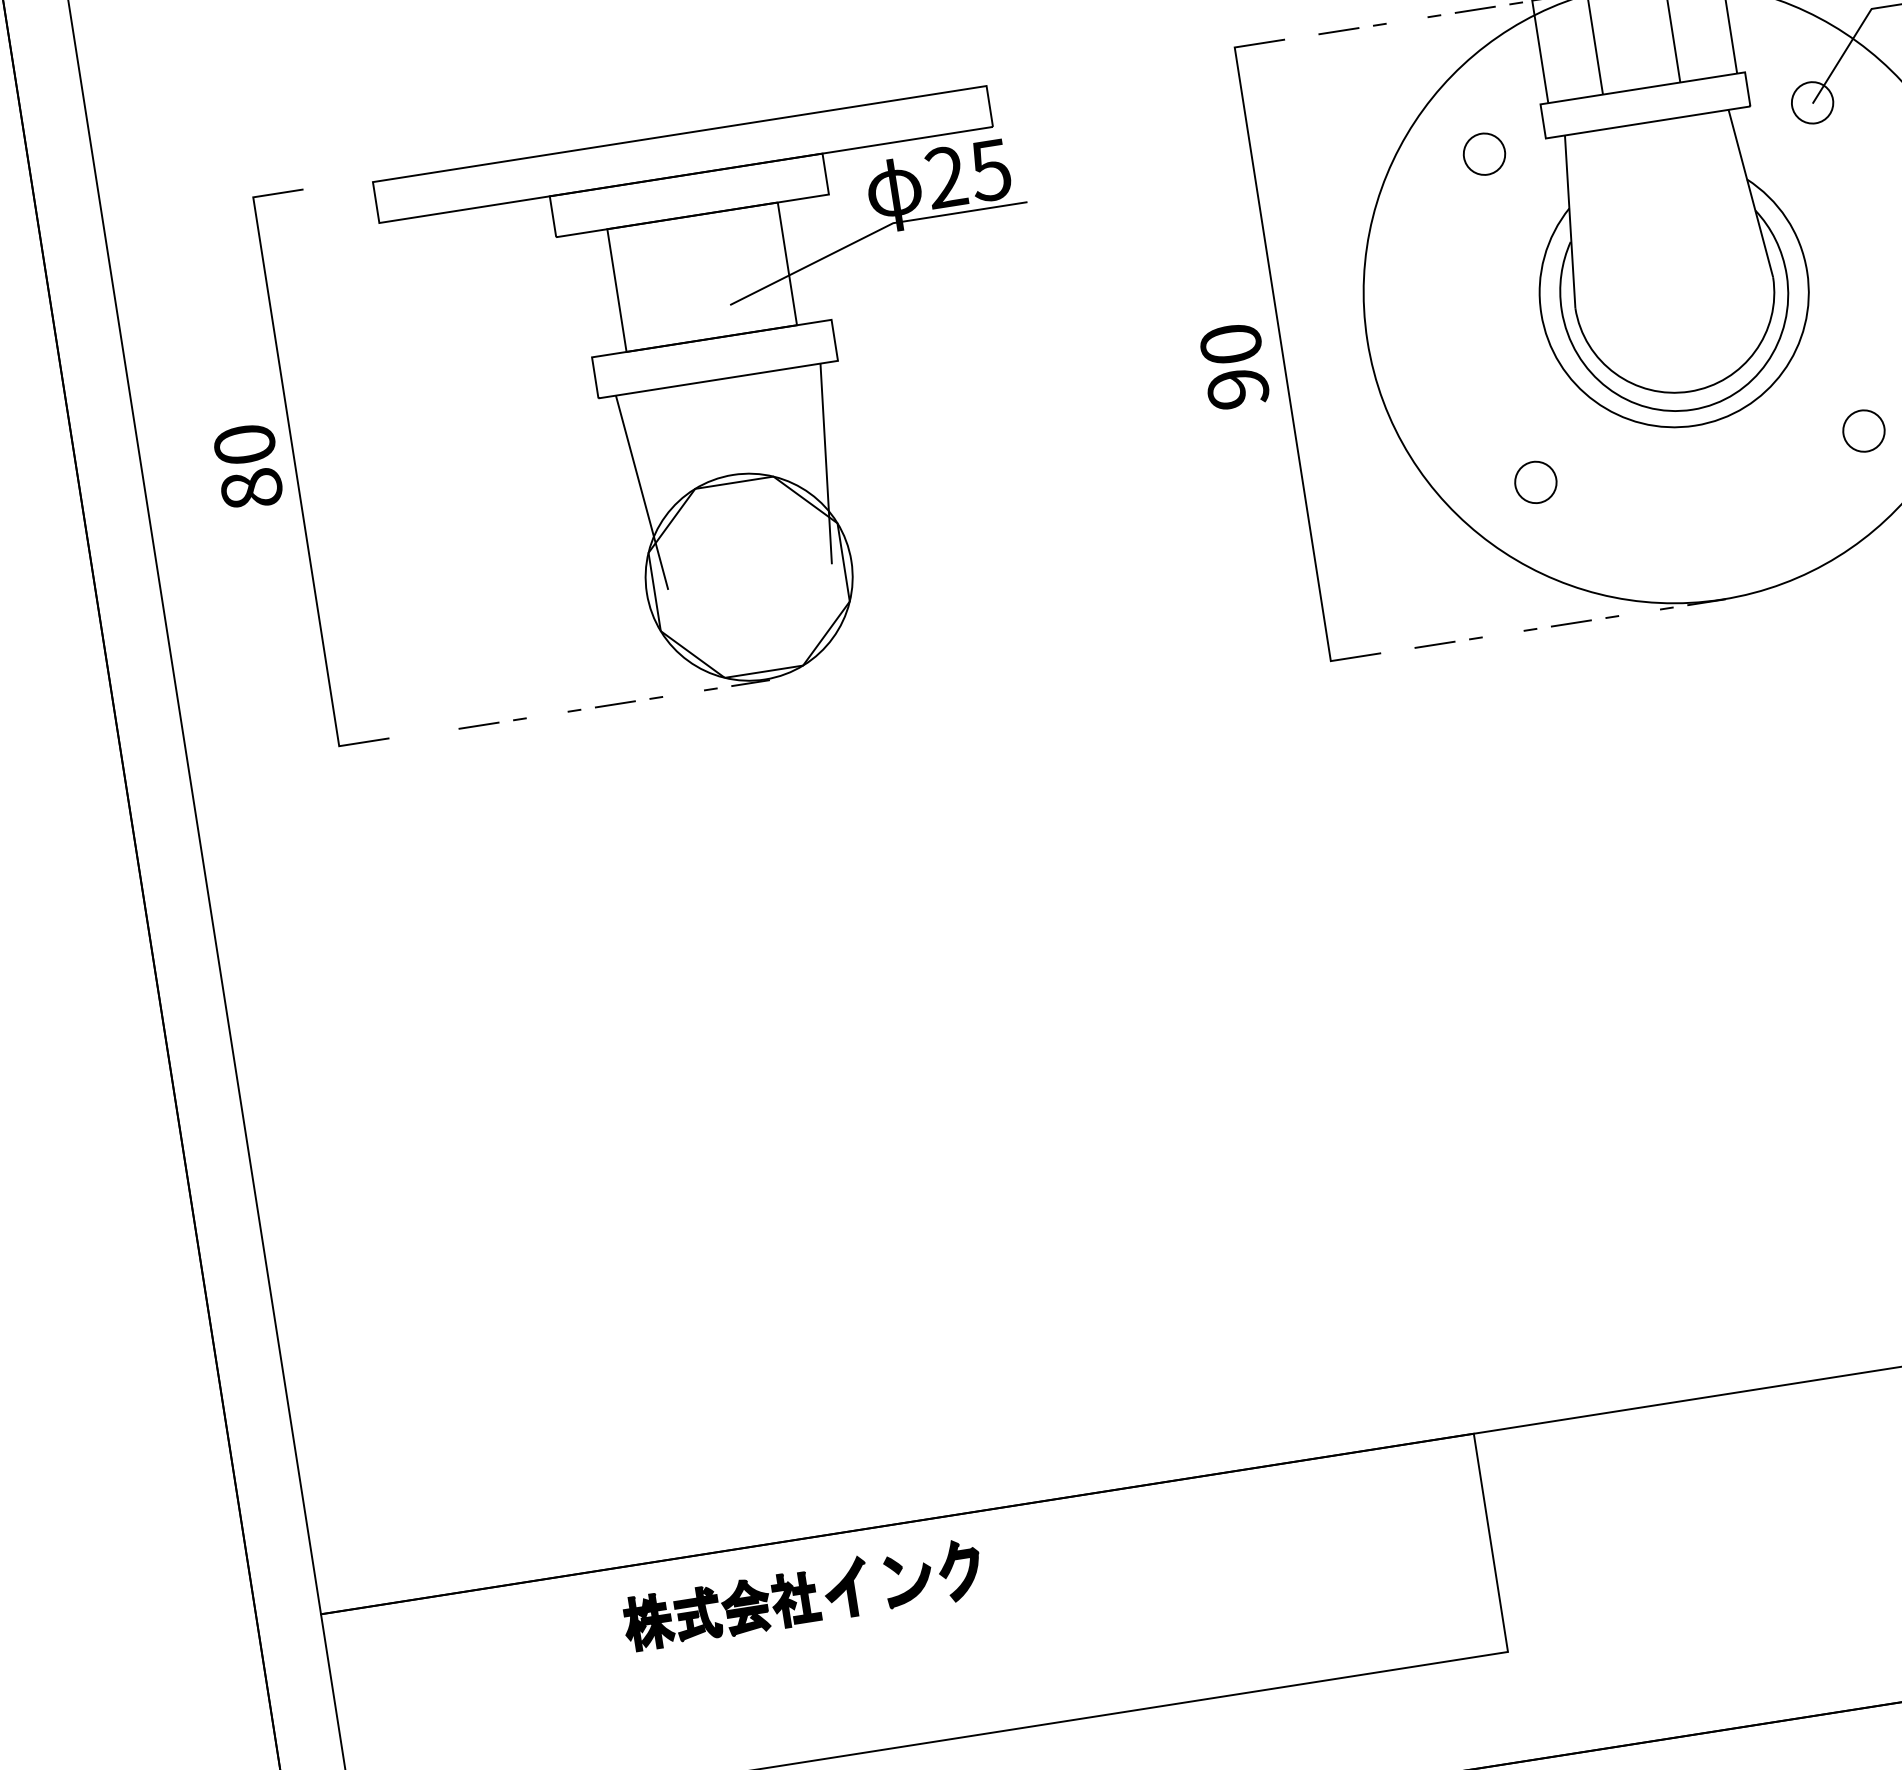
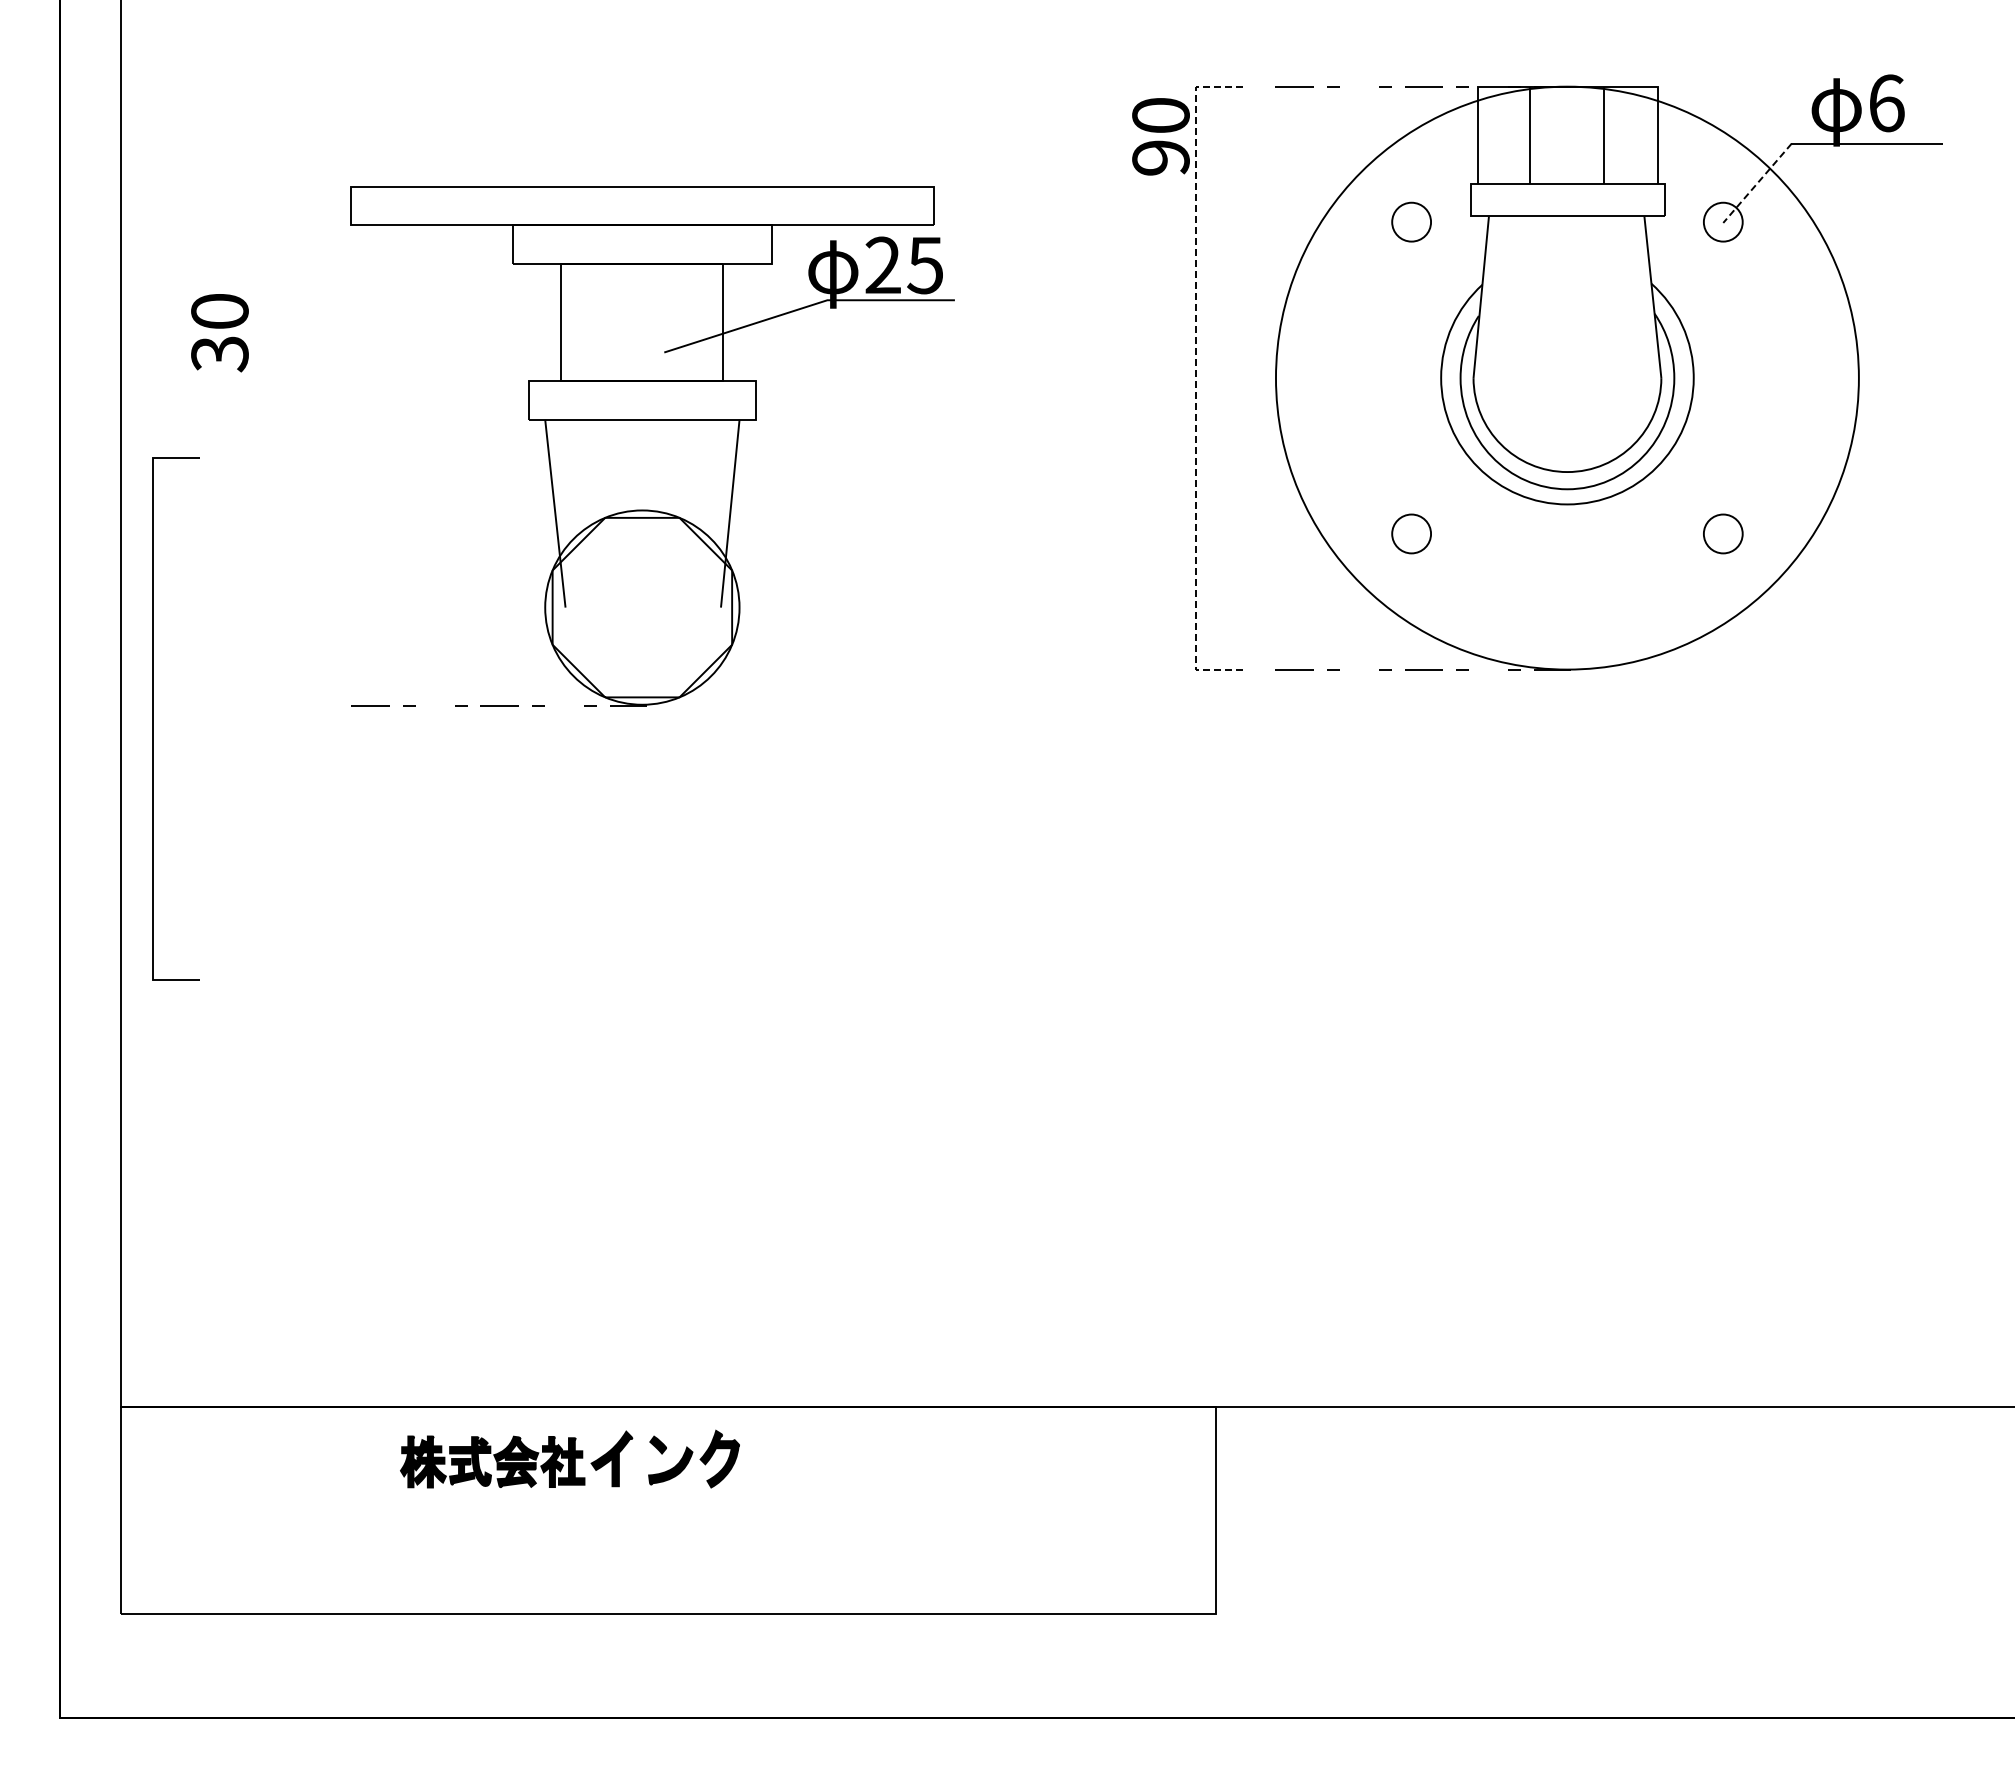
line: (1842, 56) -> (1757, 183), solid -> dashed
line: (1282, 353) -> (1195, 377), solid -> dashed
text: (1233, 366) -> (1160, 136), moved
part: (733, 405) -> (652, 446), moved
line: (296, 471) -> (153, 718), moved
text: (251, 490) -> (219, 354), 80 -> 30

